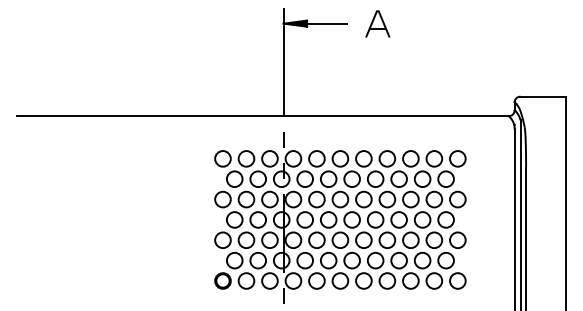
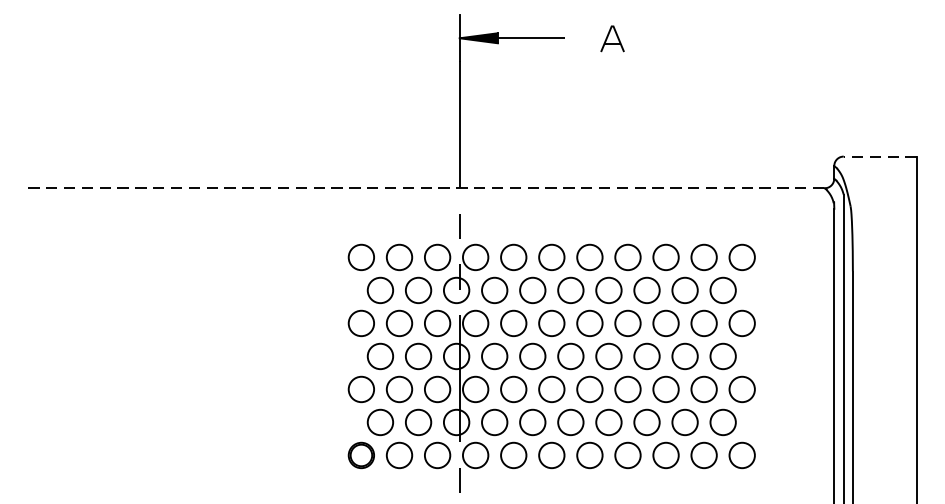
part: (377, 23) -> (611, 37), size x0.6
line: (543, 96) -> (881, 156), solid -> dashed
line: (263, 116) -> (427, 188), solid -> dashed

